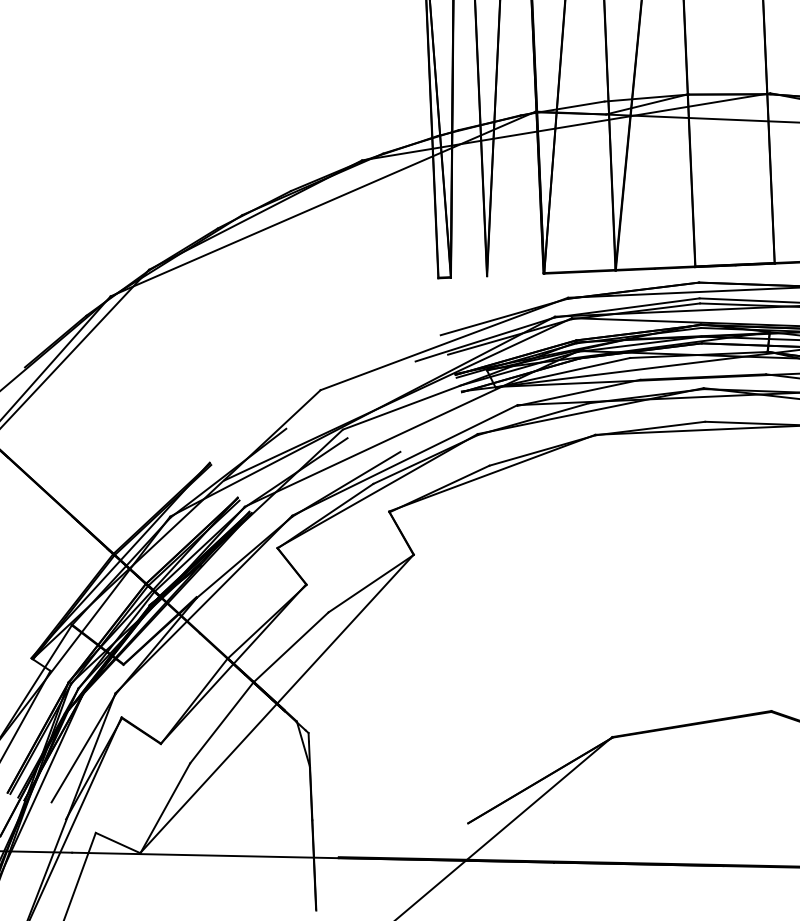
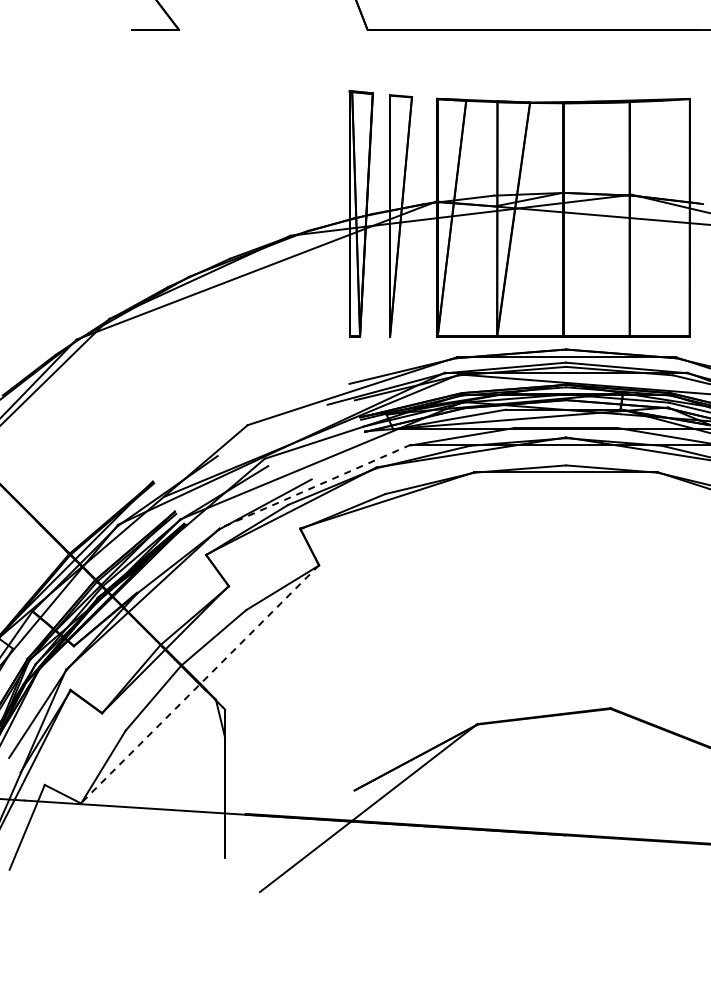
line: (404, 460) -> (314, 486), solid -> dashed
line: (276, 704) -> (199, 684), solid -> dashed

